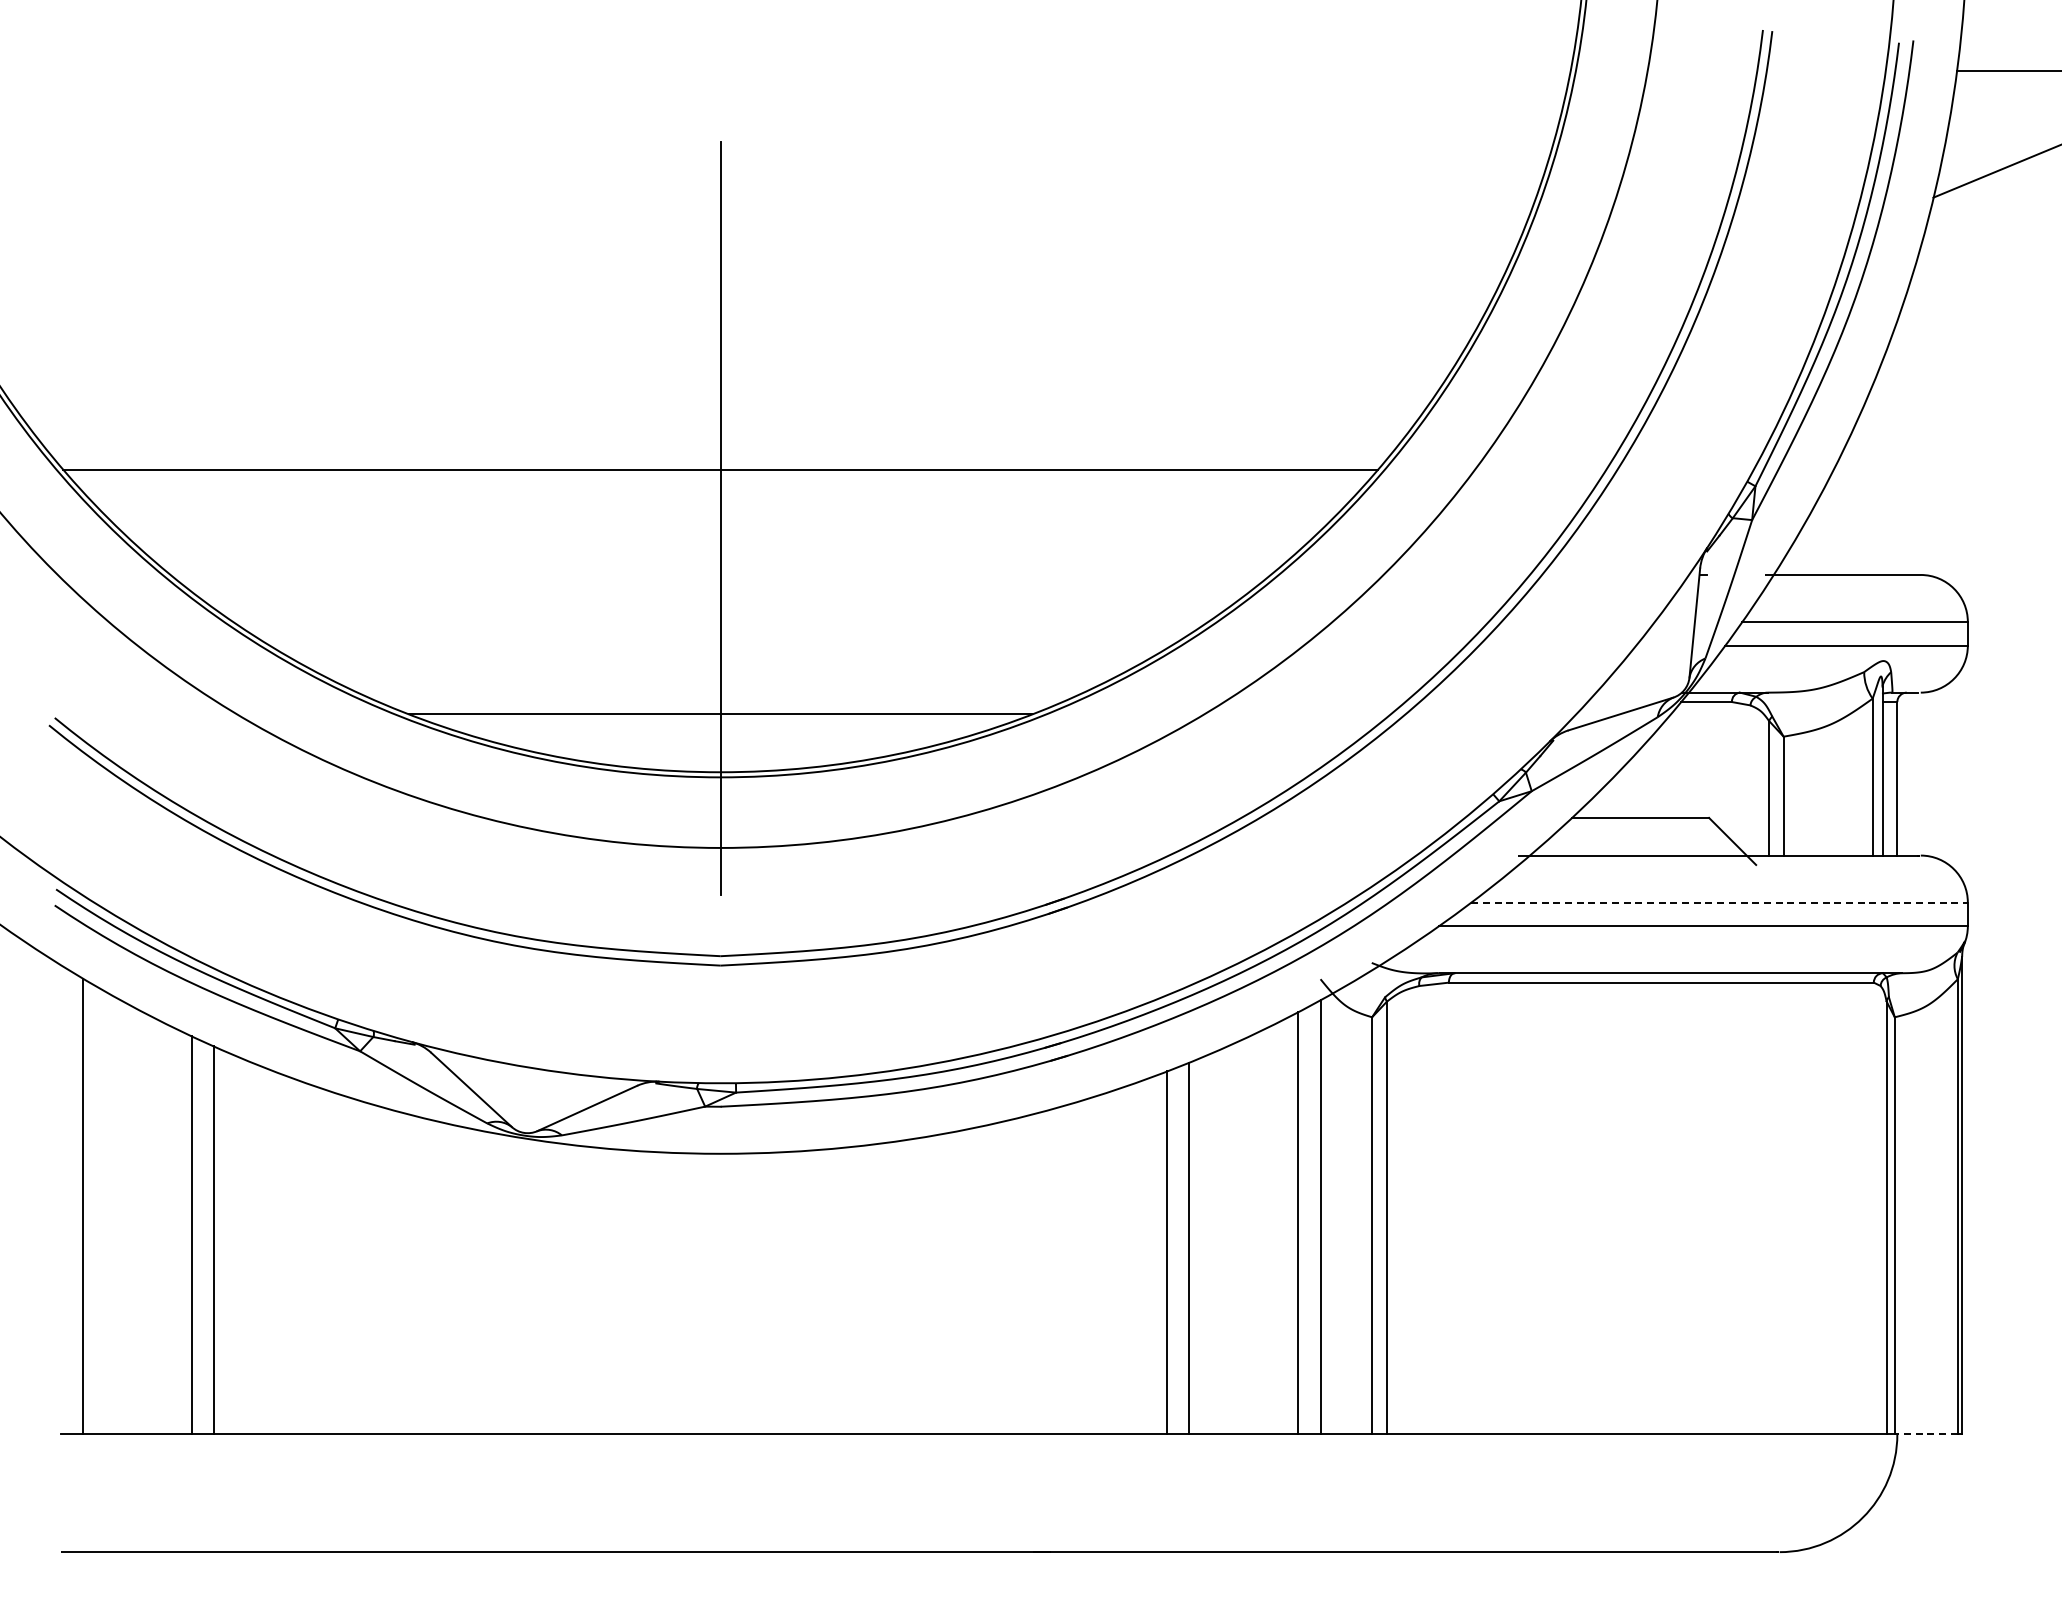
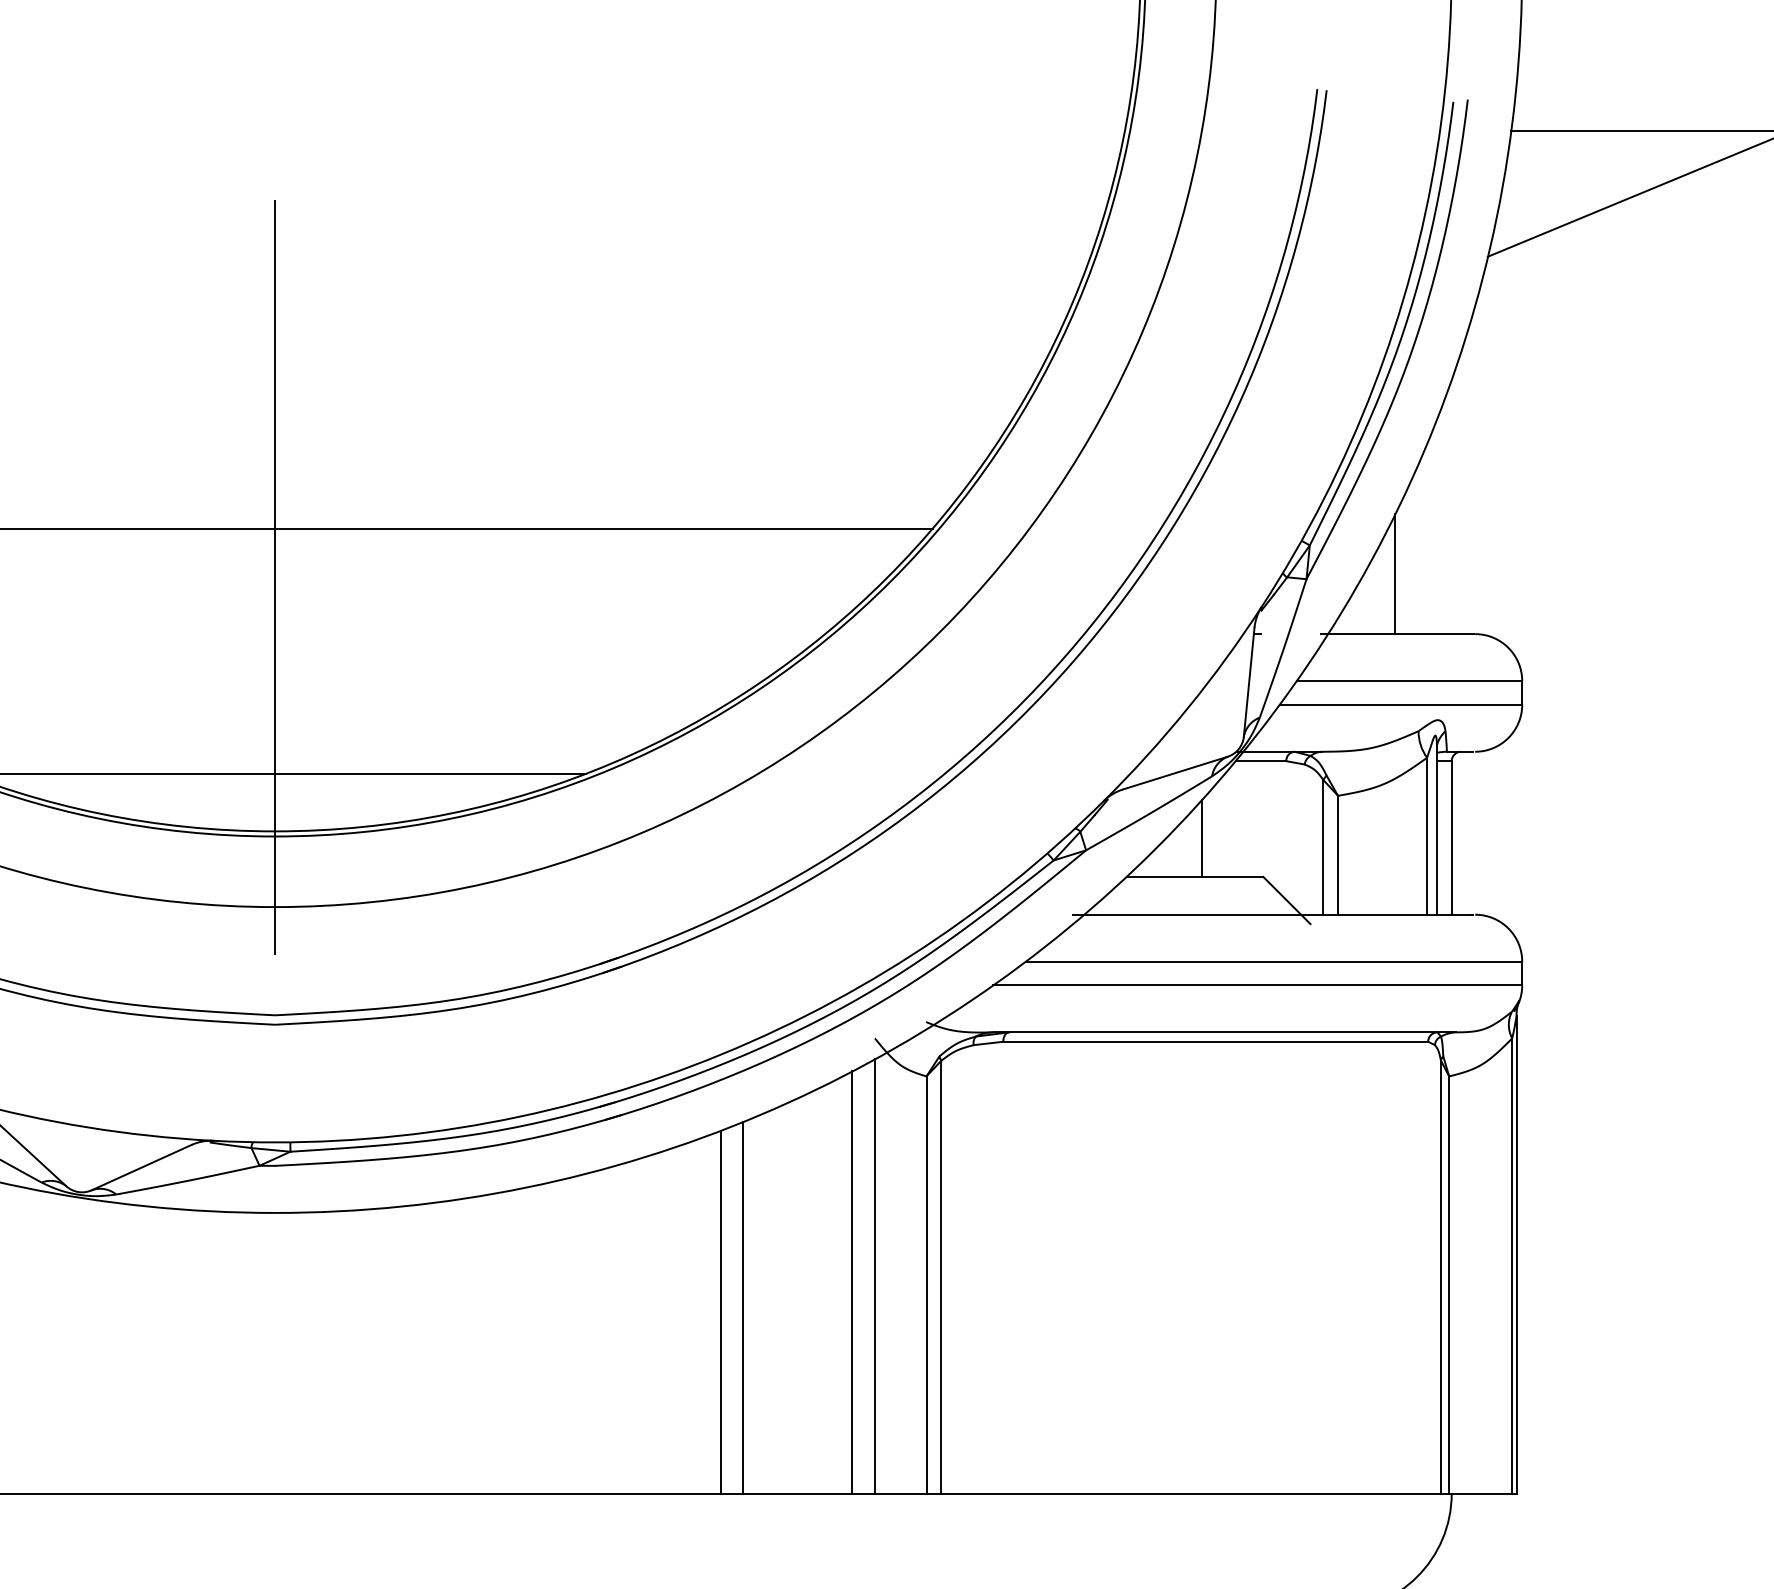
line: (1840, 514) -> (1394, 573), added
line: (1647, 778) -> (1201, 837), added
line: (1720, 902) -> (1274, 961), dashed -> solid
line: (1926, 1434) -> (1480, 1493), dashed -> solid

